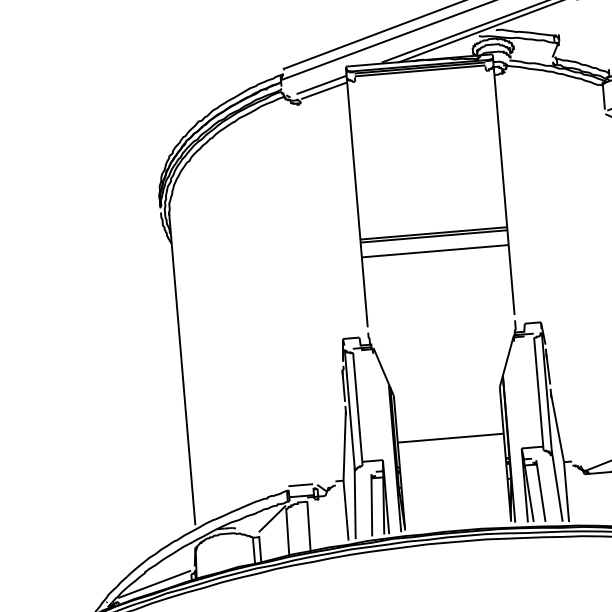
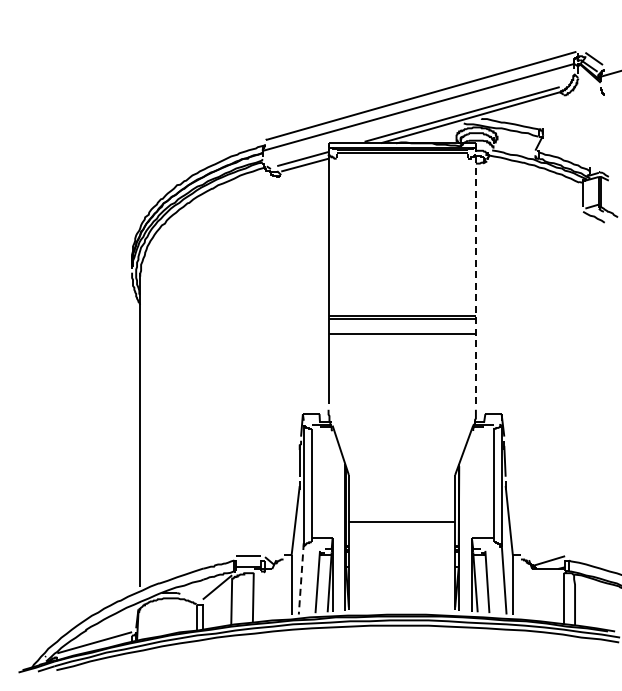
line: (503, 187) -> (475, 276), solid -> dashed
line: (355, 503) -> (301, 578), solid -> dashed

